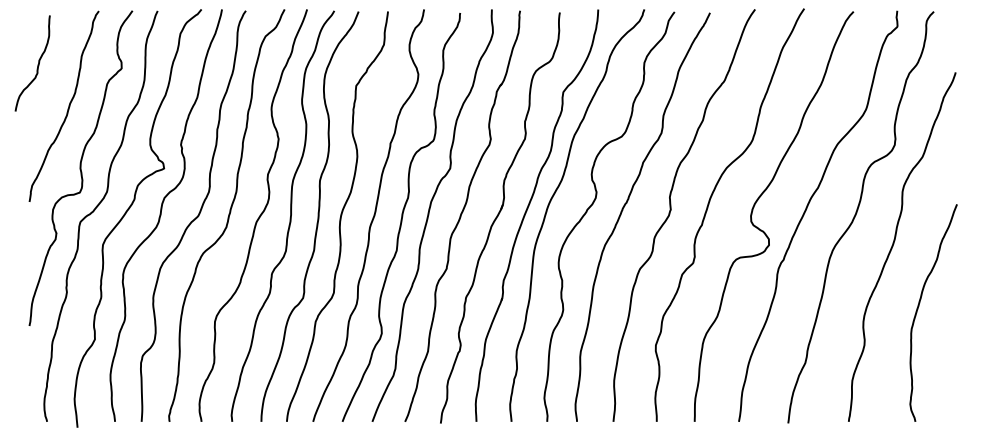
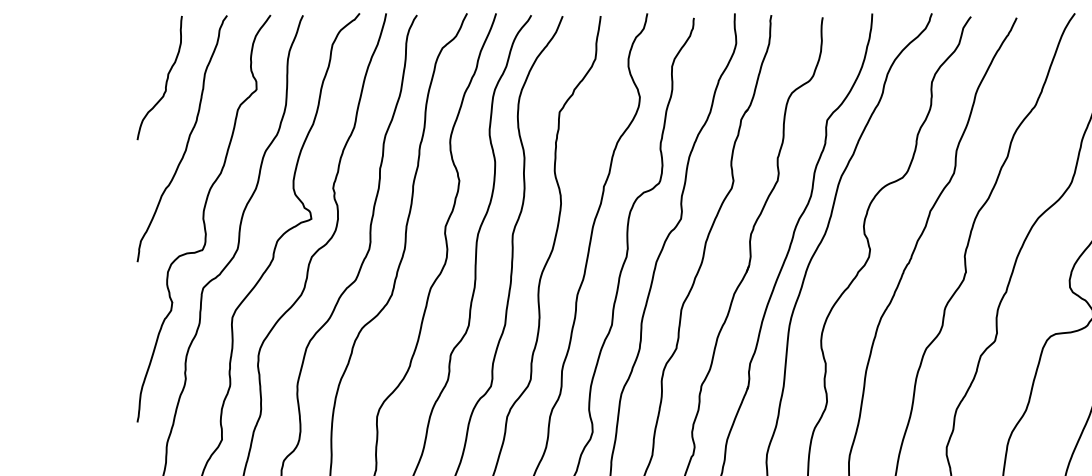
curve: (37, 64) -> (165, 79), moved

